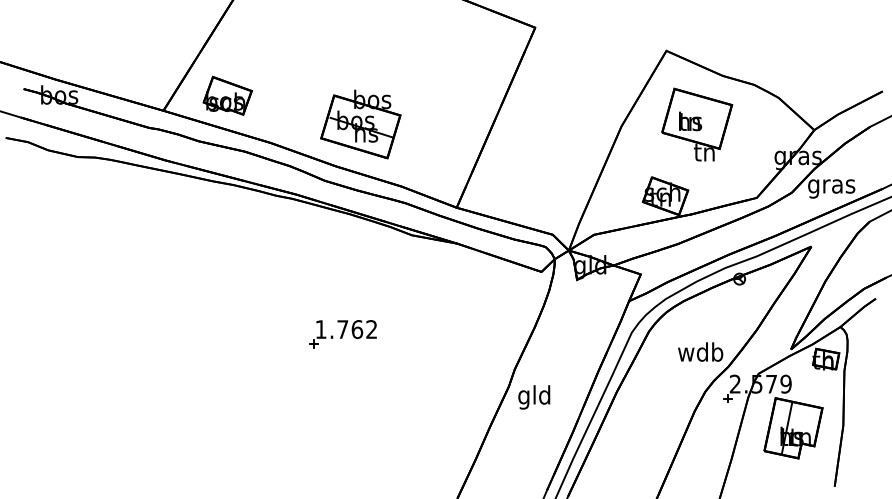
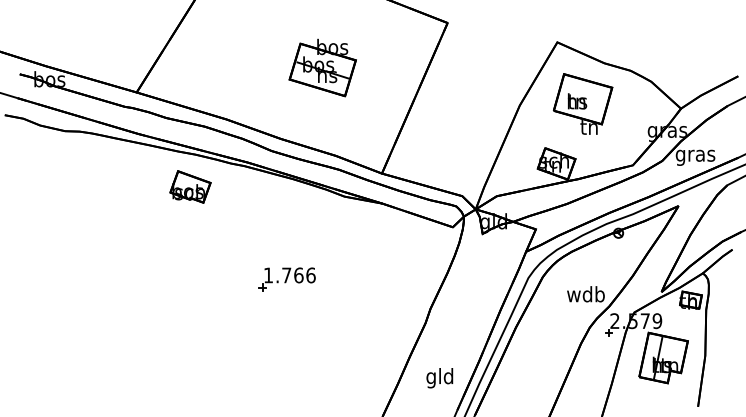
part: (227, 95) -> (190, 186), moved
part: (360, 123) -> (322, 67), moved
text: (371, 329) -> (310, 275), 1.762 -> 1.766
text: (533, 397) -> (439, 378), moved

